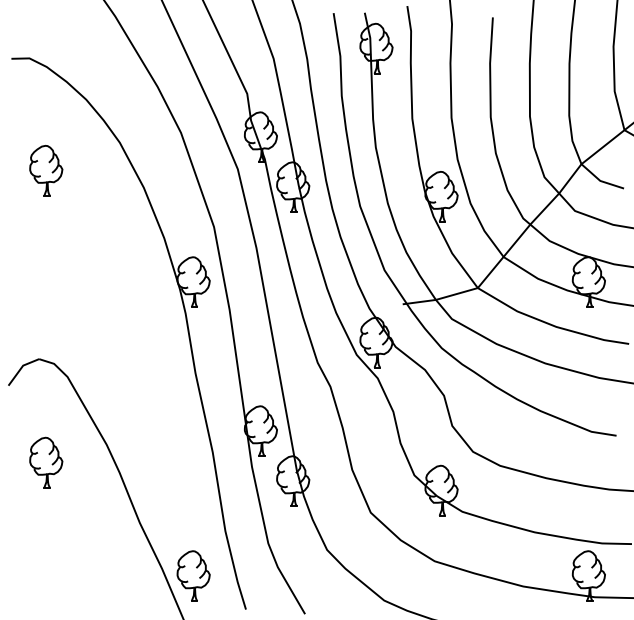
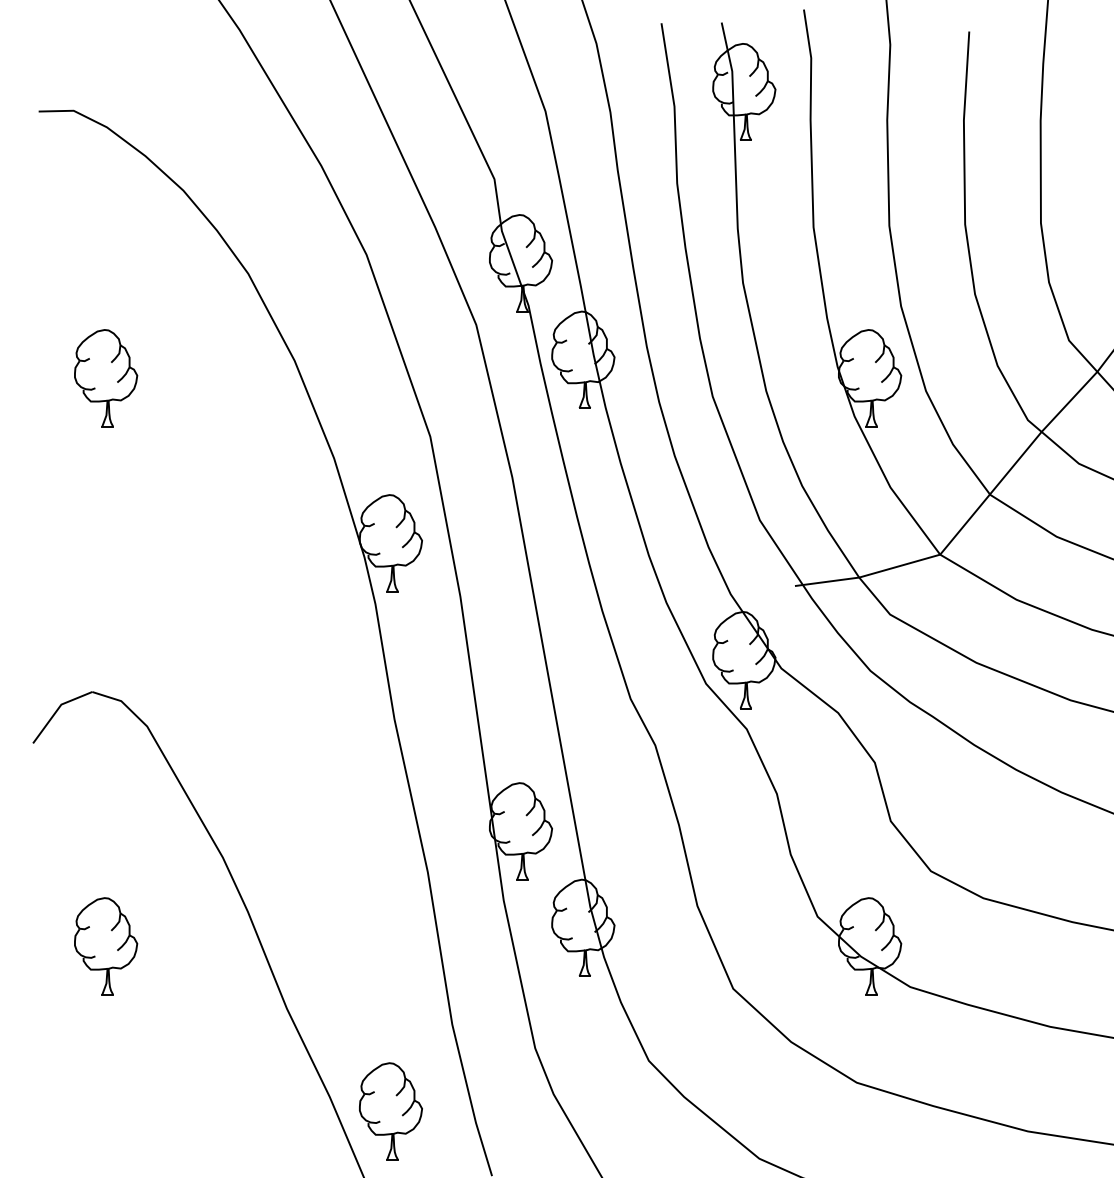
part: (46, 170) -> (106, 377), moved
part: (46, 462) -> (106, 945), moved

